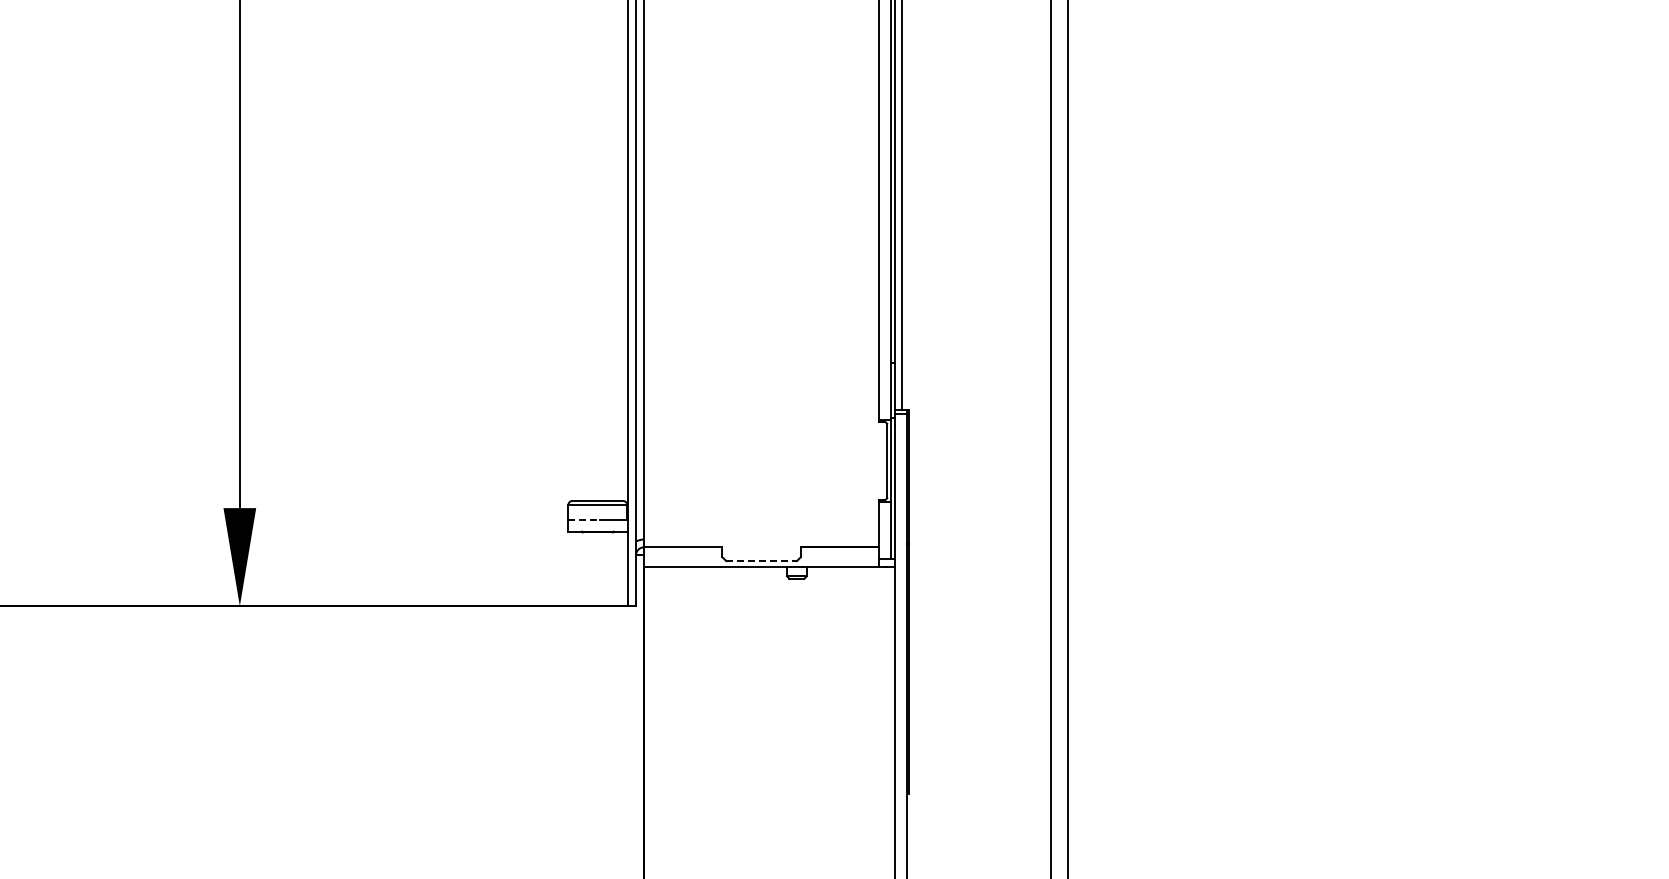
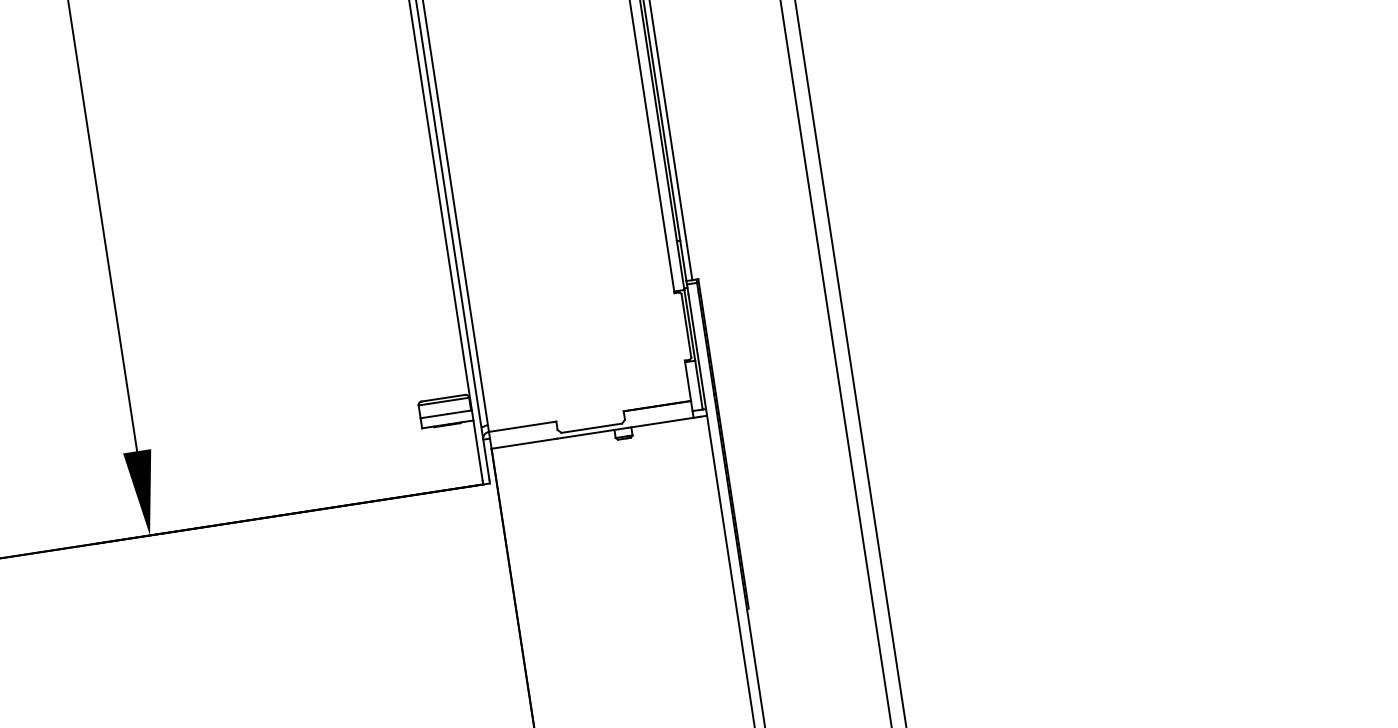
line: (584, 519) -> (434, 415), dashed -> solid
line: (762, 561) -> (592, 428), dashed -> solid

